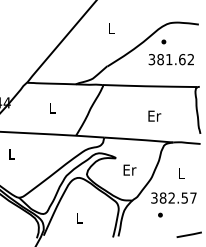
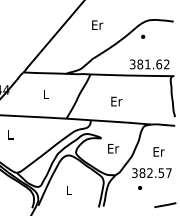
text: (111, 28) -> (97, 25), L -> Er
text: (170, 59) -> (148, 64), moved
text: (154, 115) -> (116, 101), moved
text: (181, 173) -> (158, 151), L -> Er

